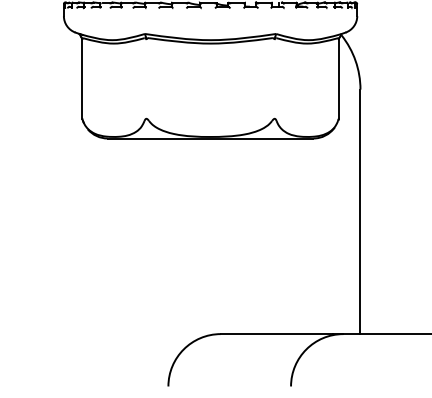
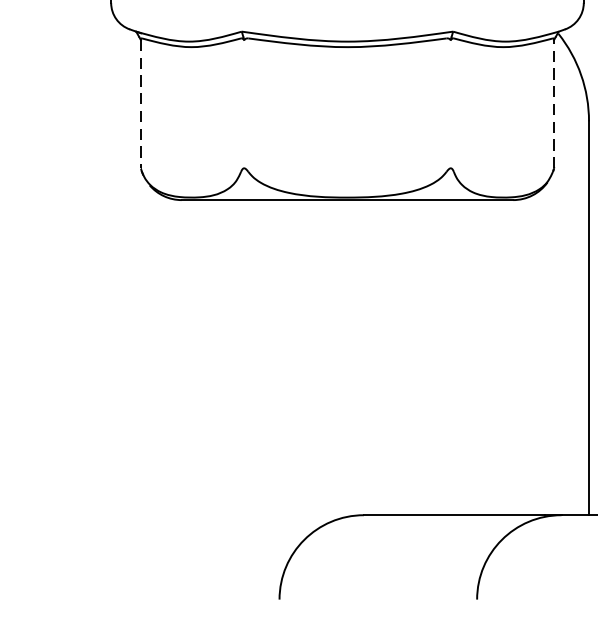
line: (82, 78) -> (141, 103), solid -> dashed
line: (338, 78) -> (553, 103), solid -> dashed

